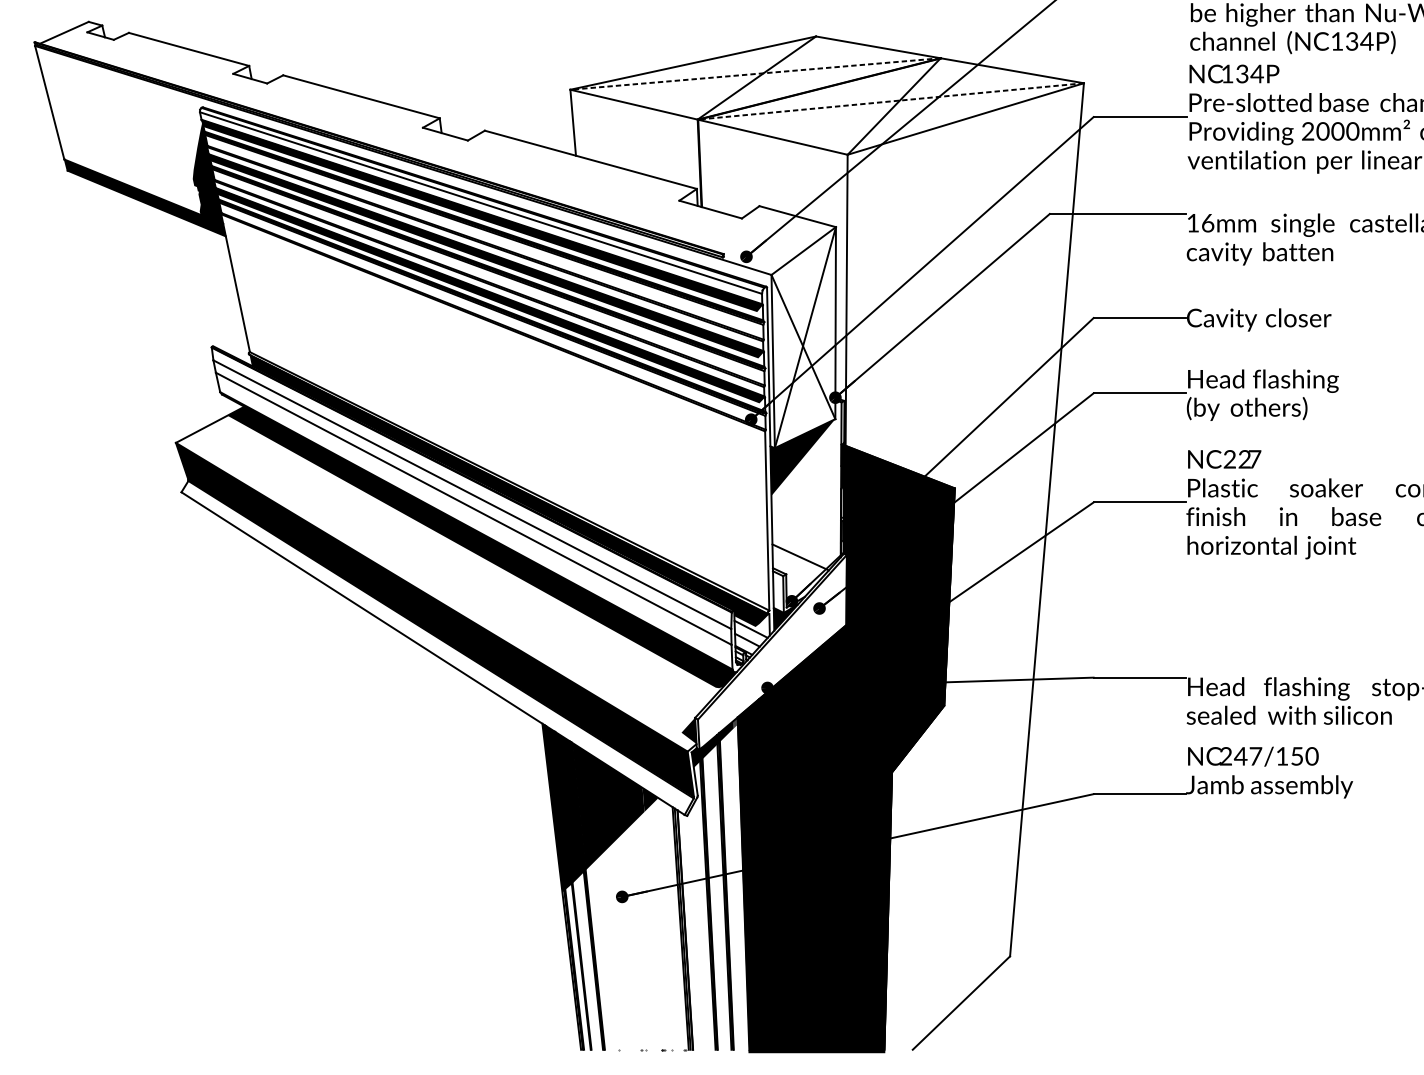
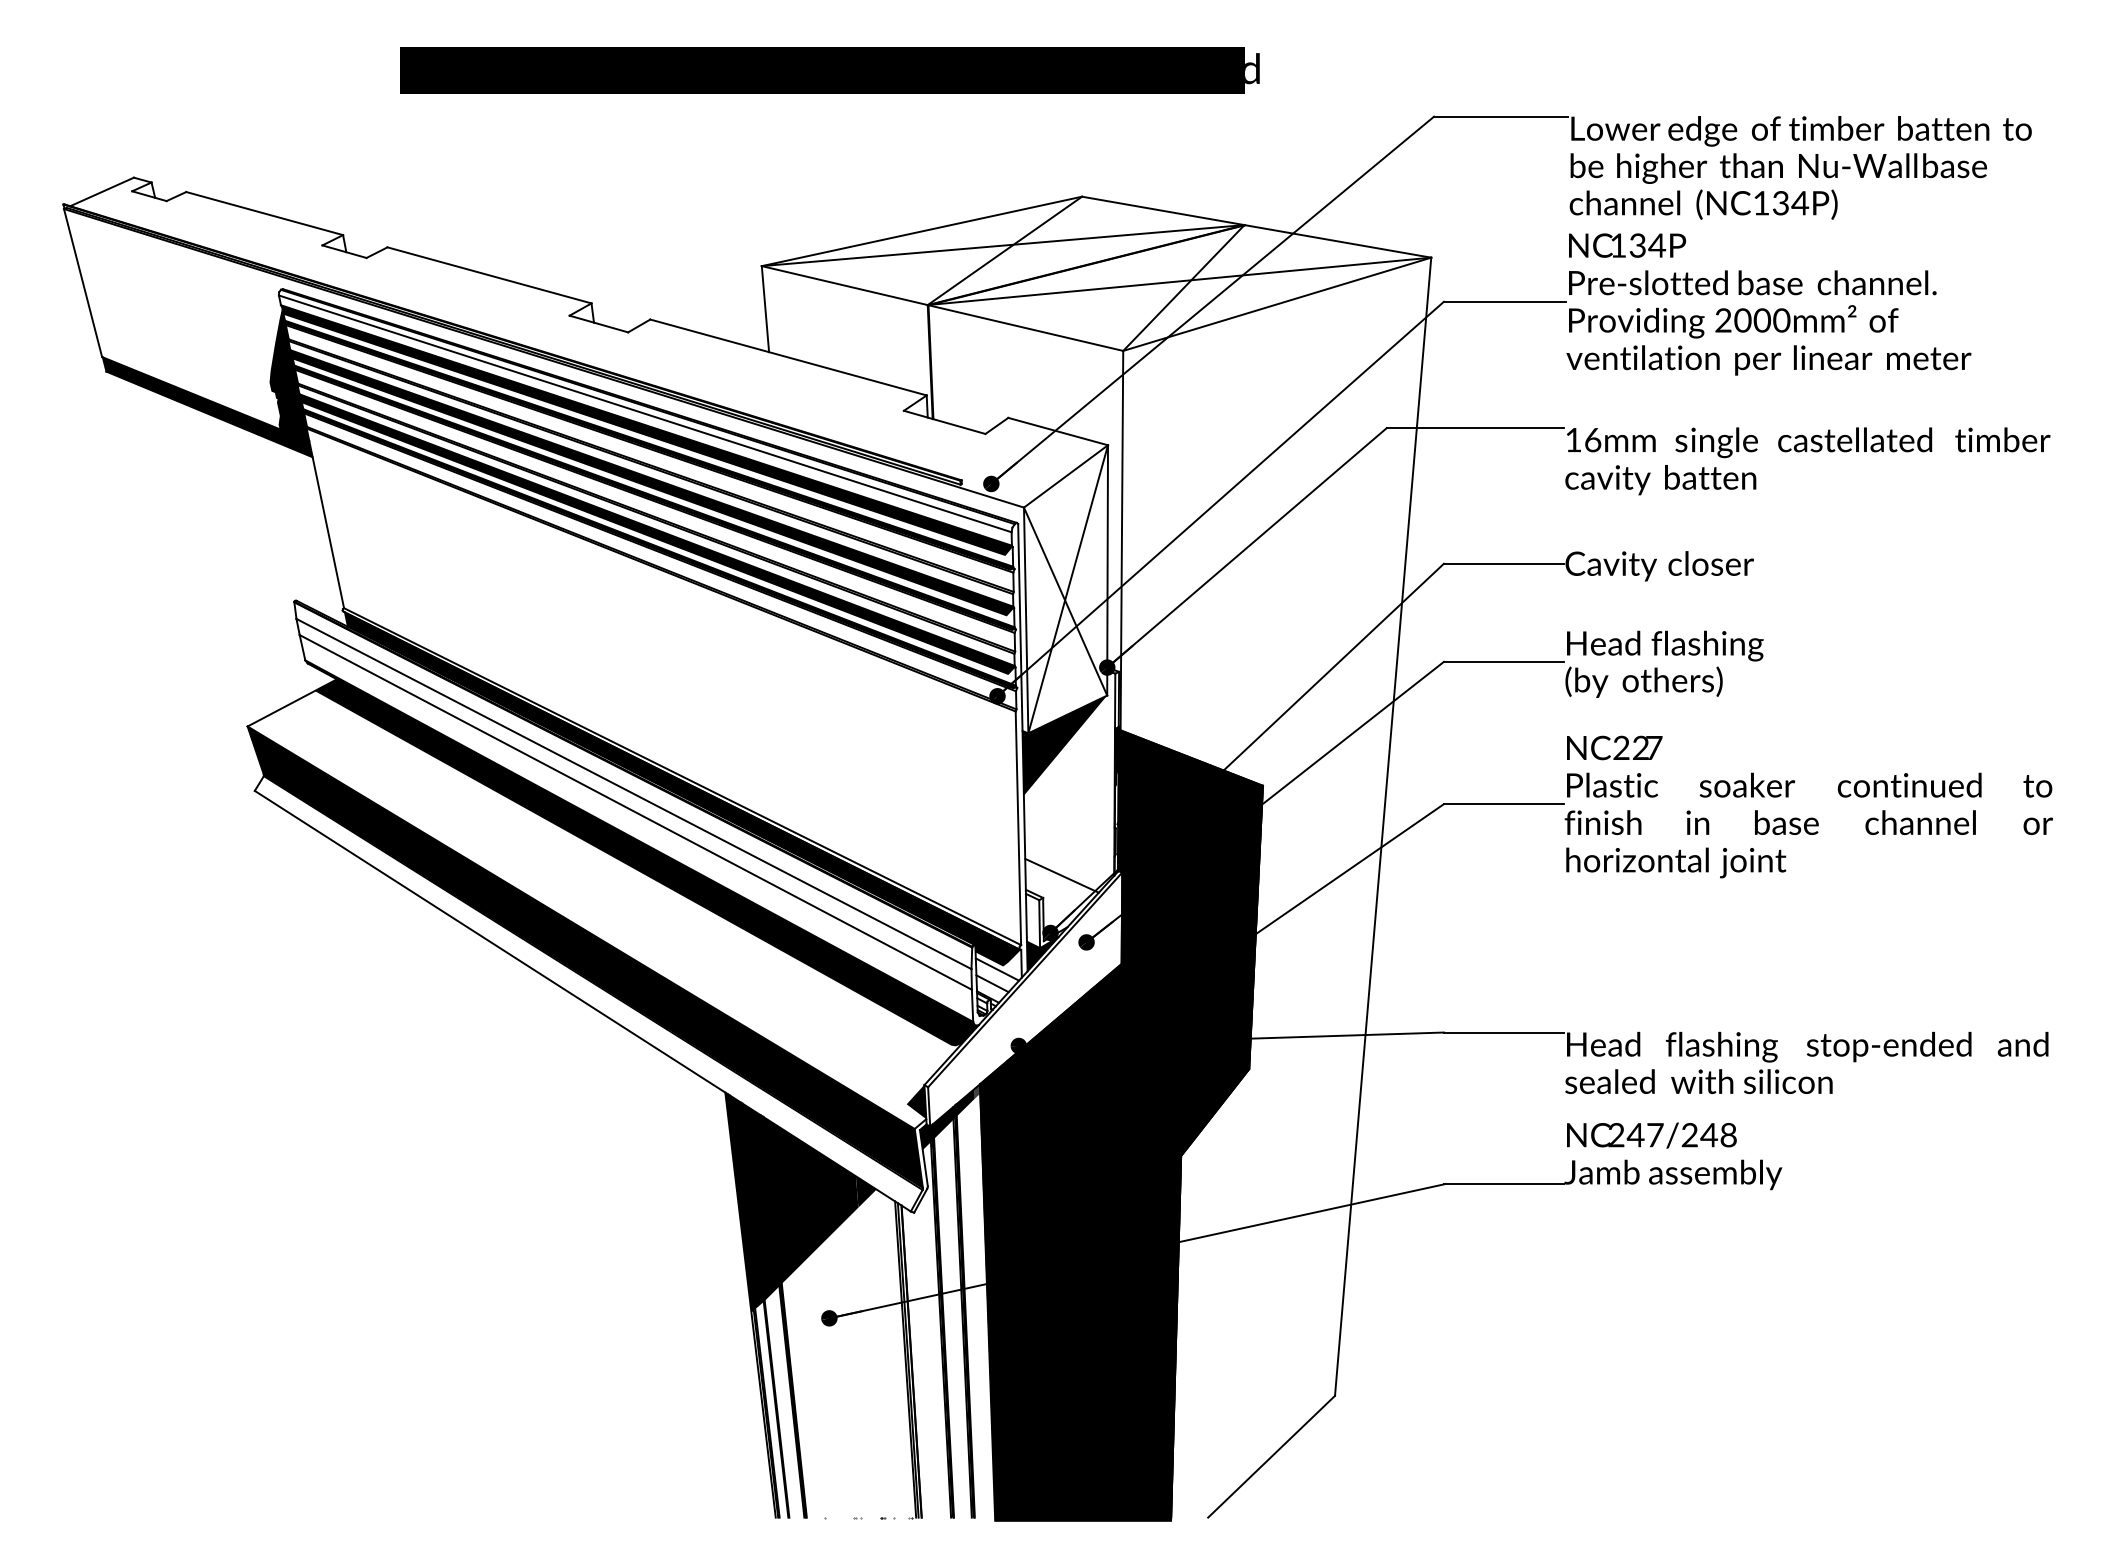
line: (755, 73) -> (1002, 245), dashed -> solid
line: (890, 101) -> (1179, 281), dashed -> solid
text: (1297, 756) -> (1709, 1135), 247/150 -> 247/248

